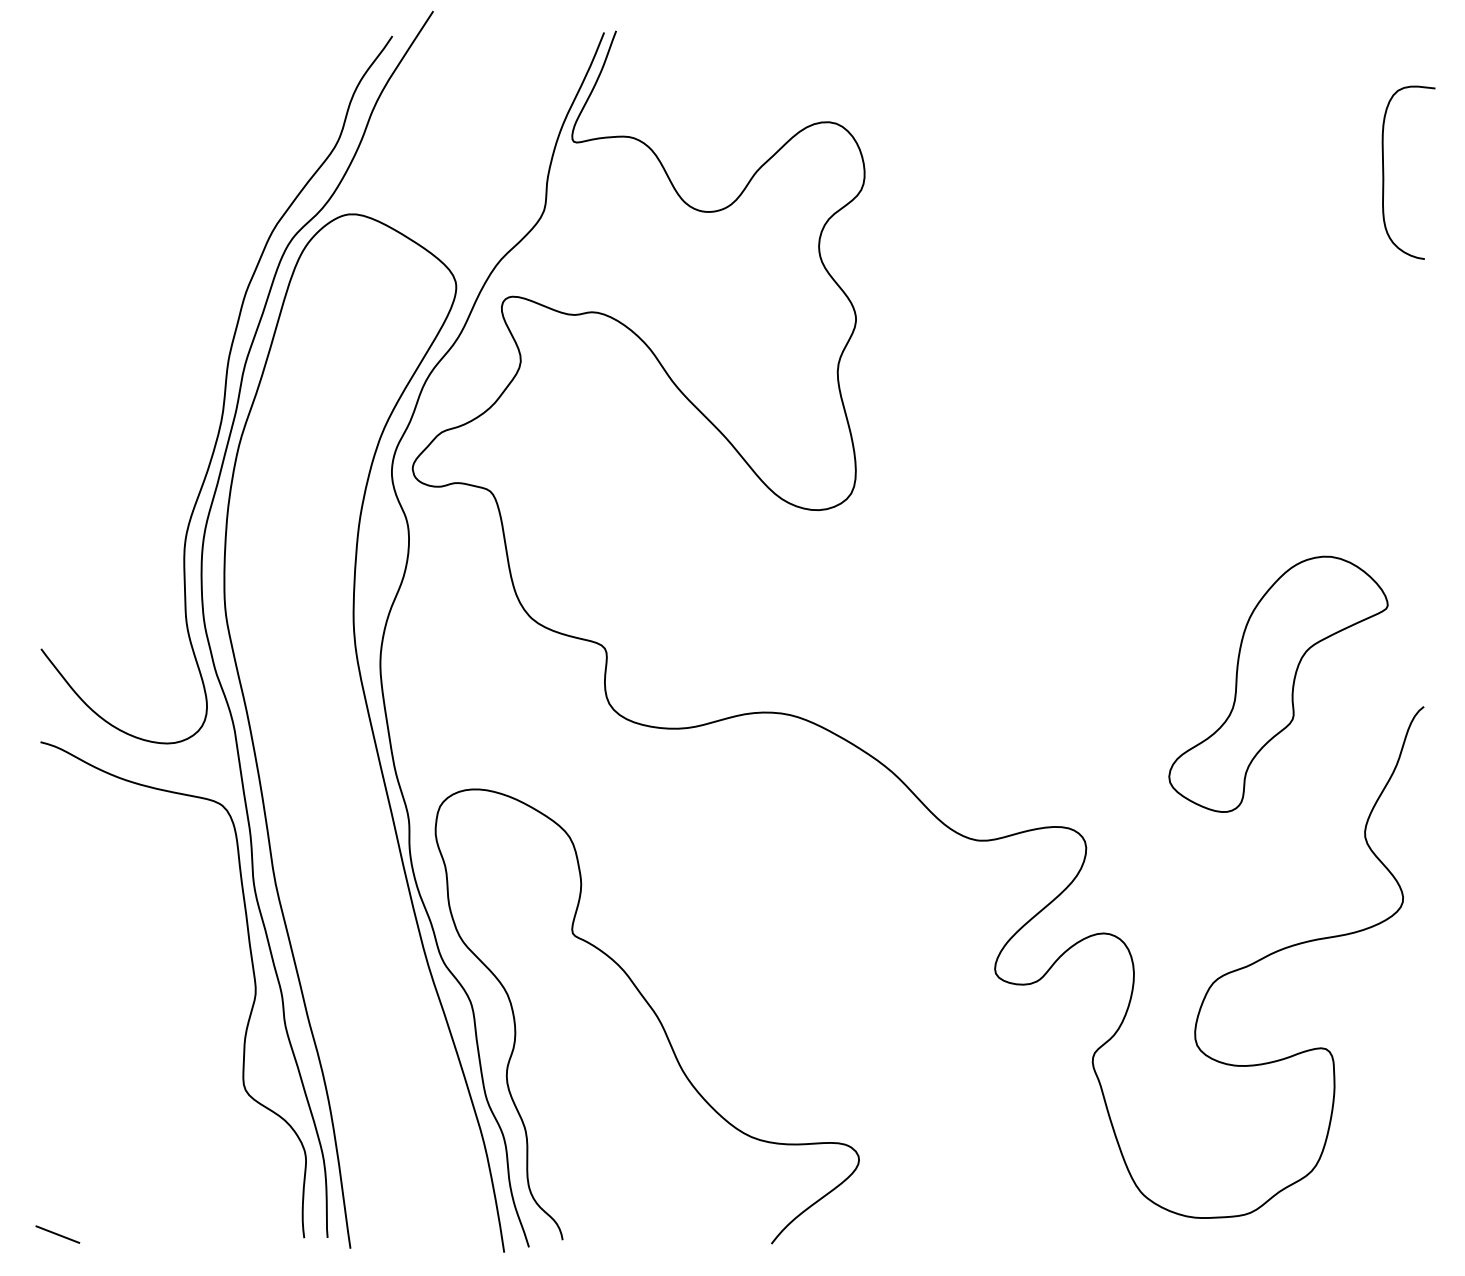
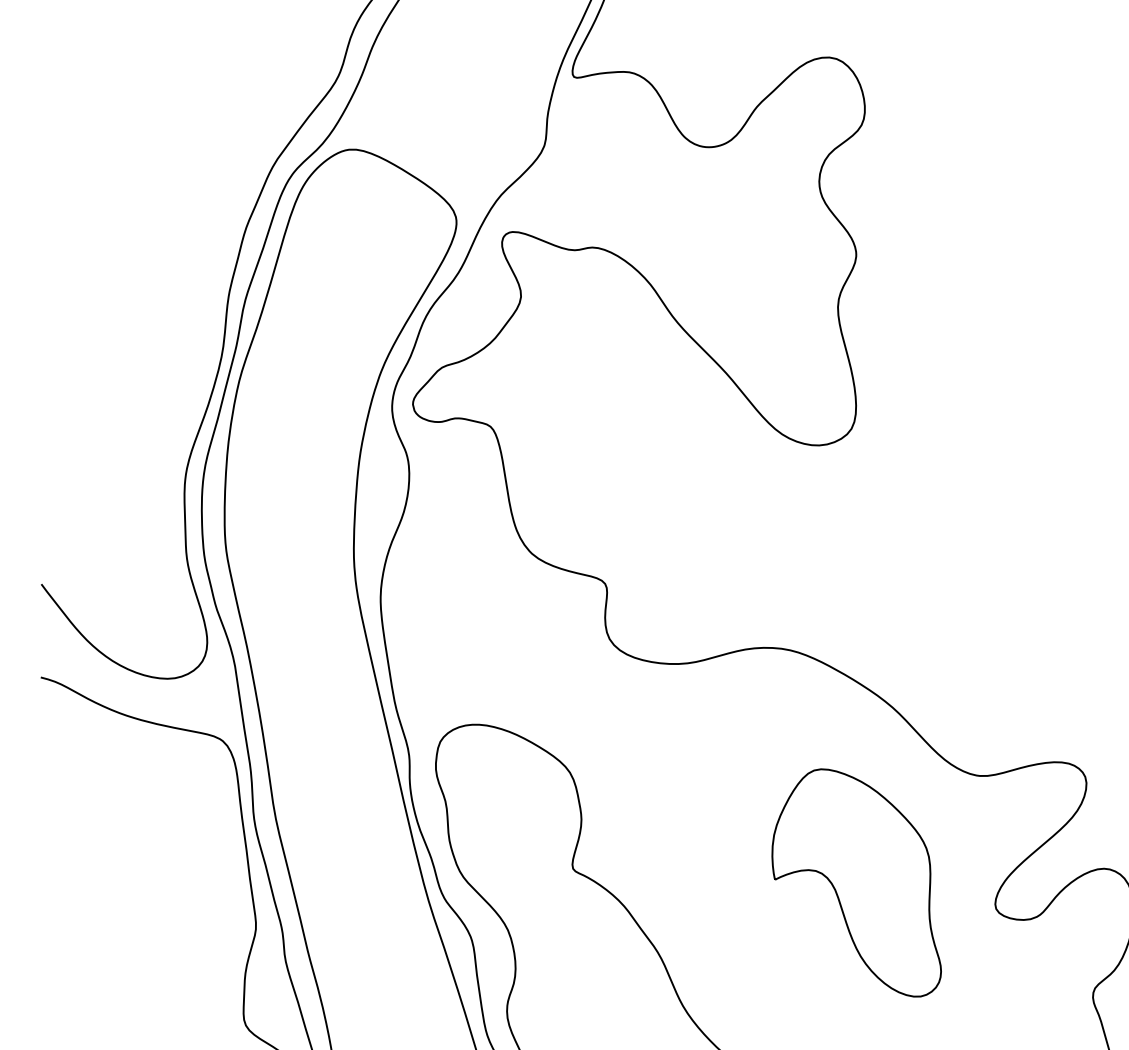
part: (856, 947) -> (856, 882), added

